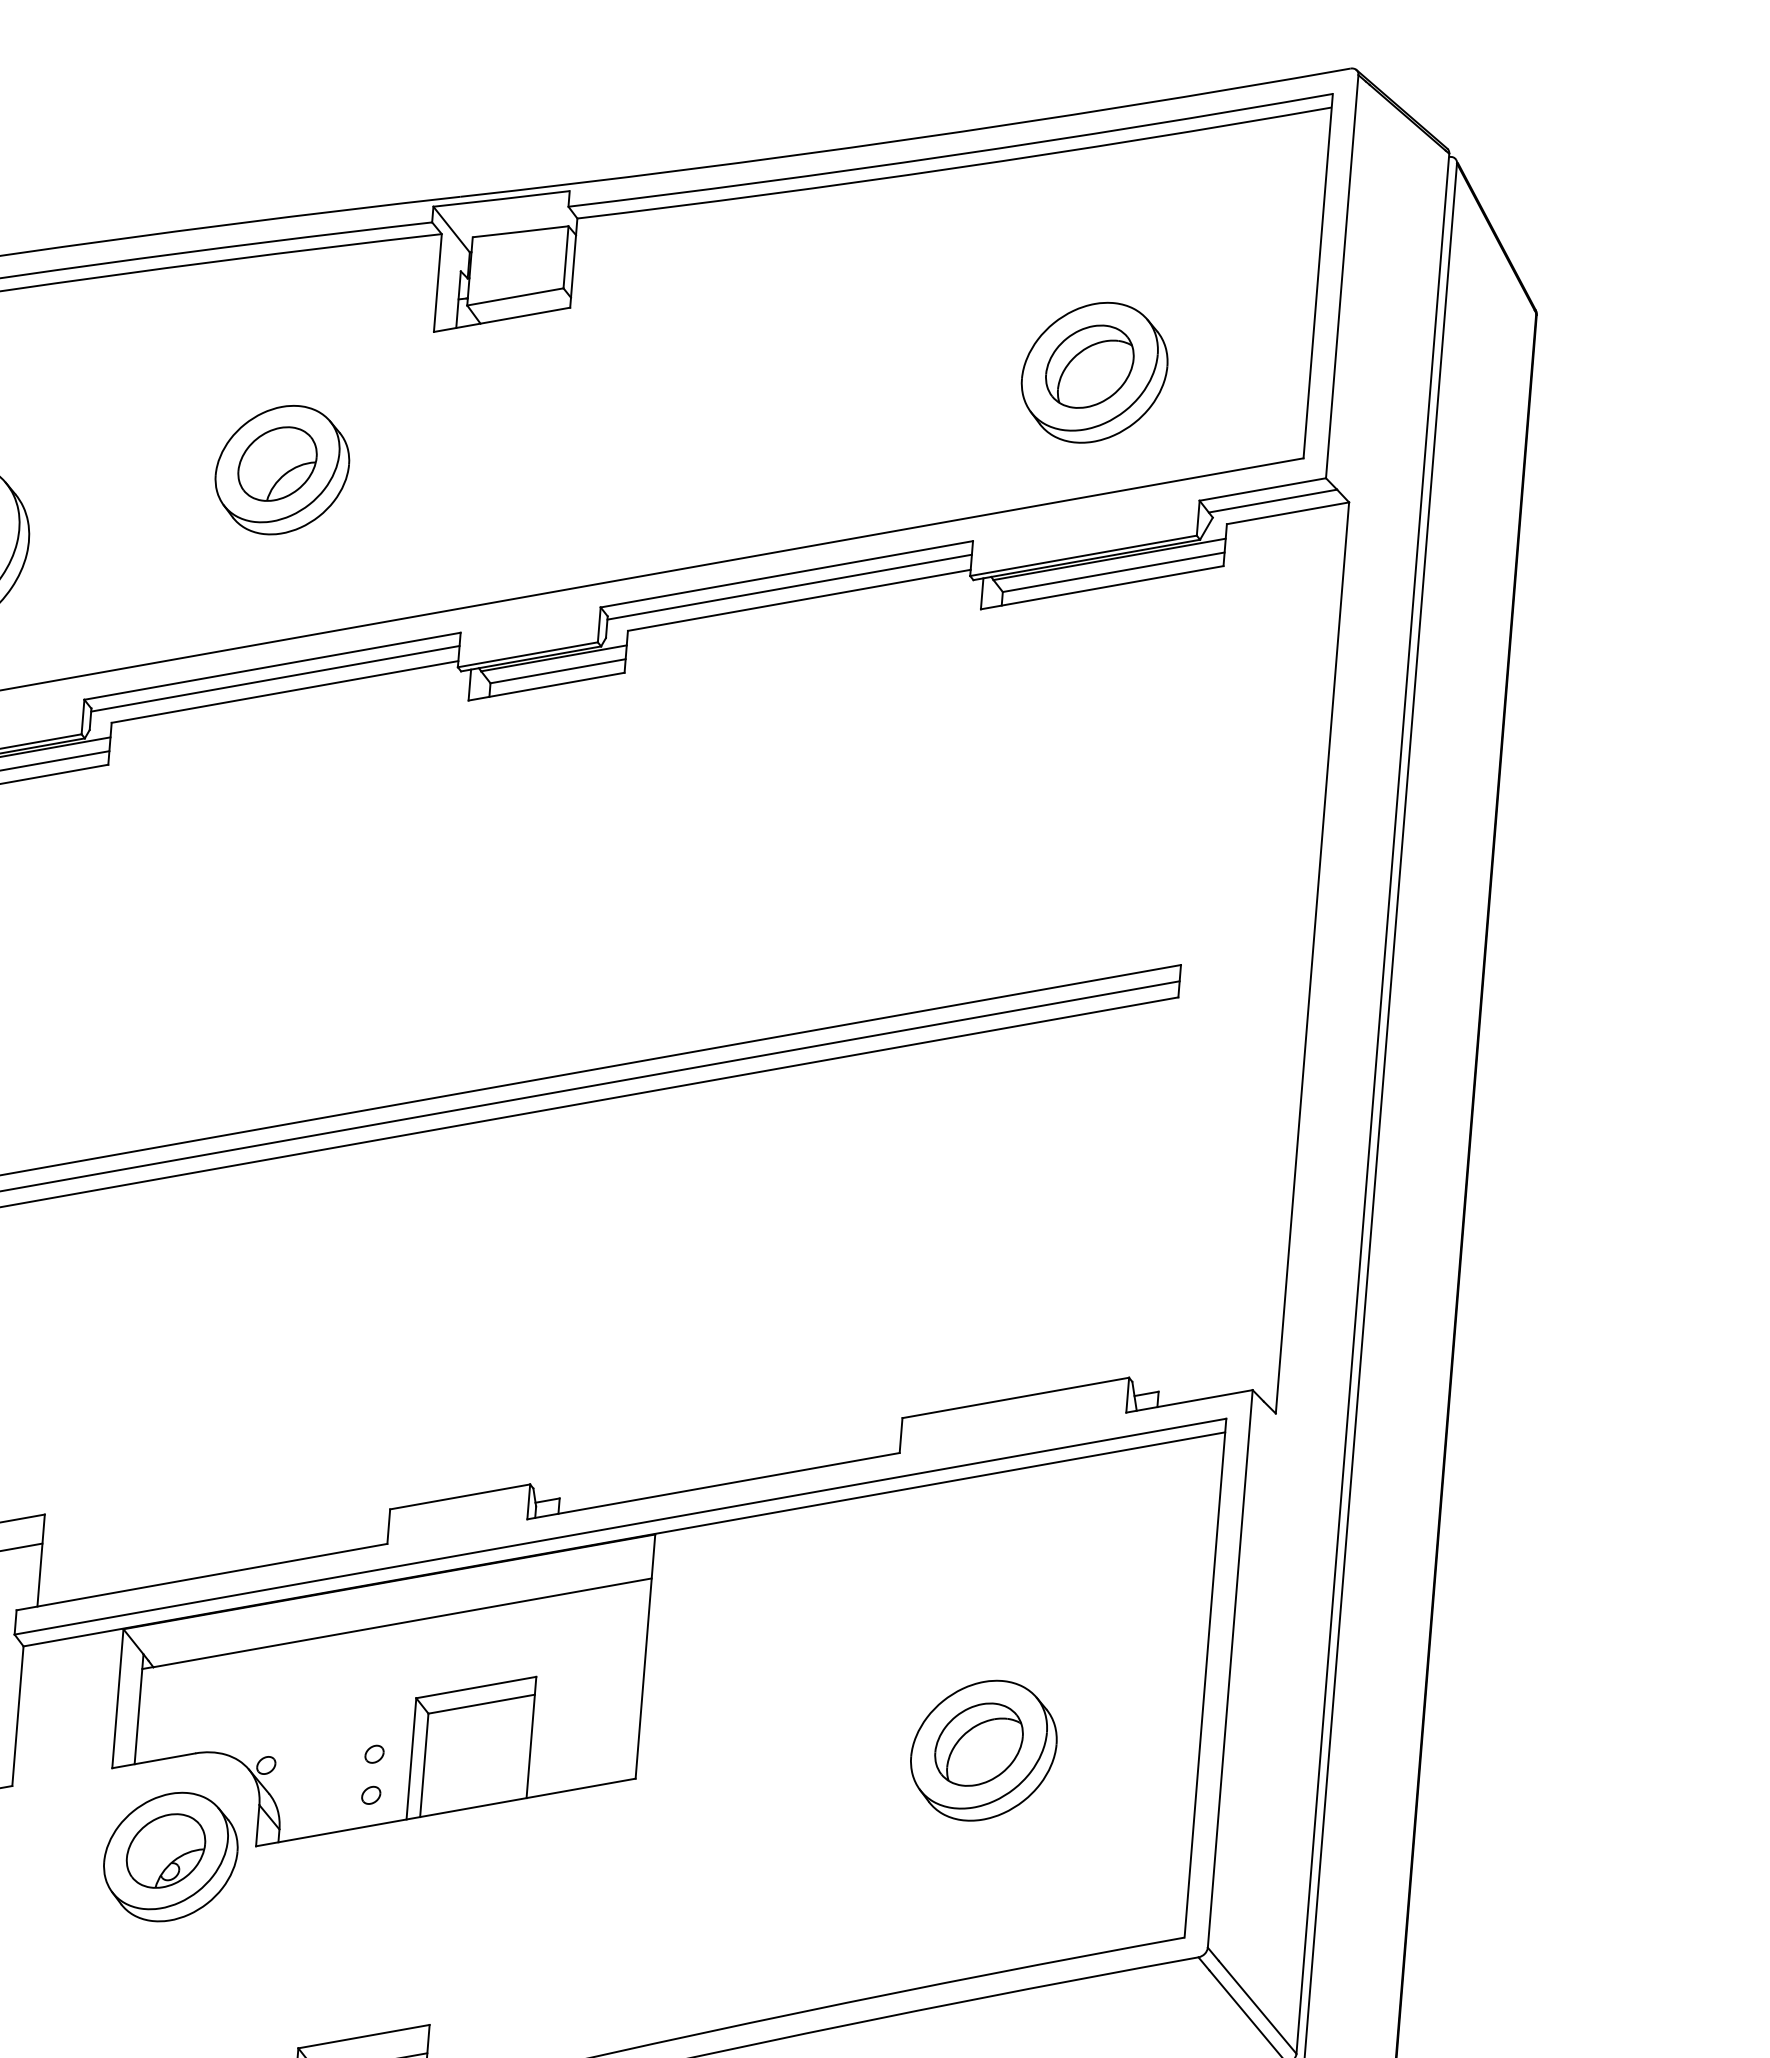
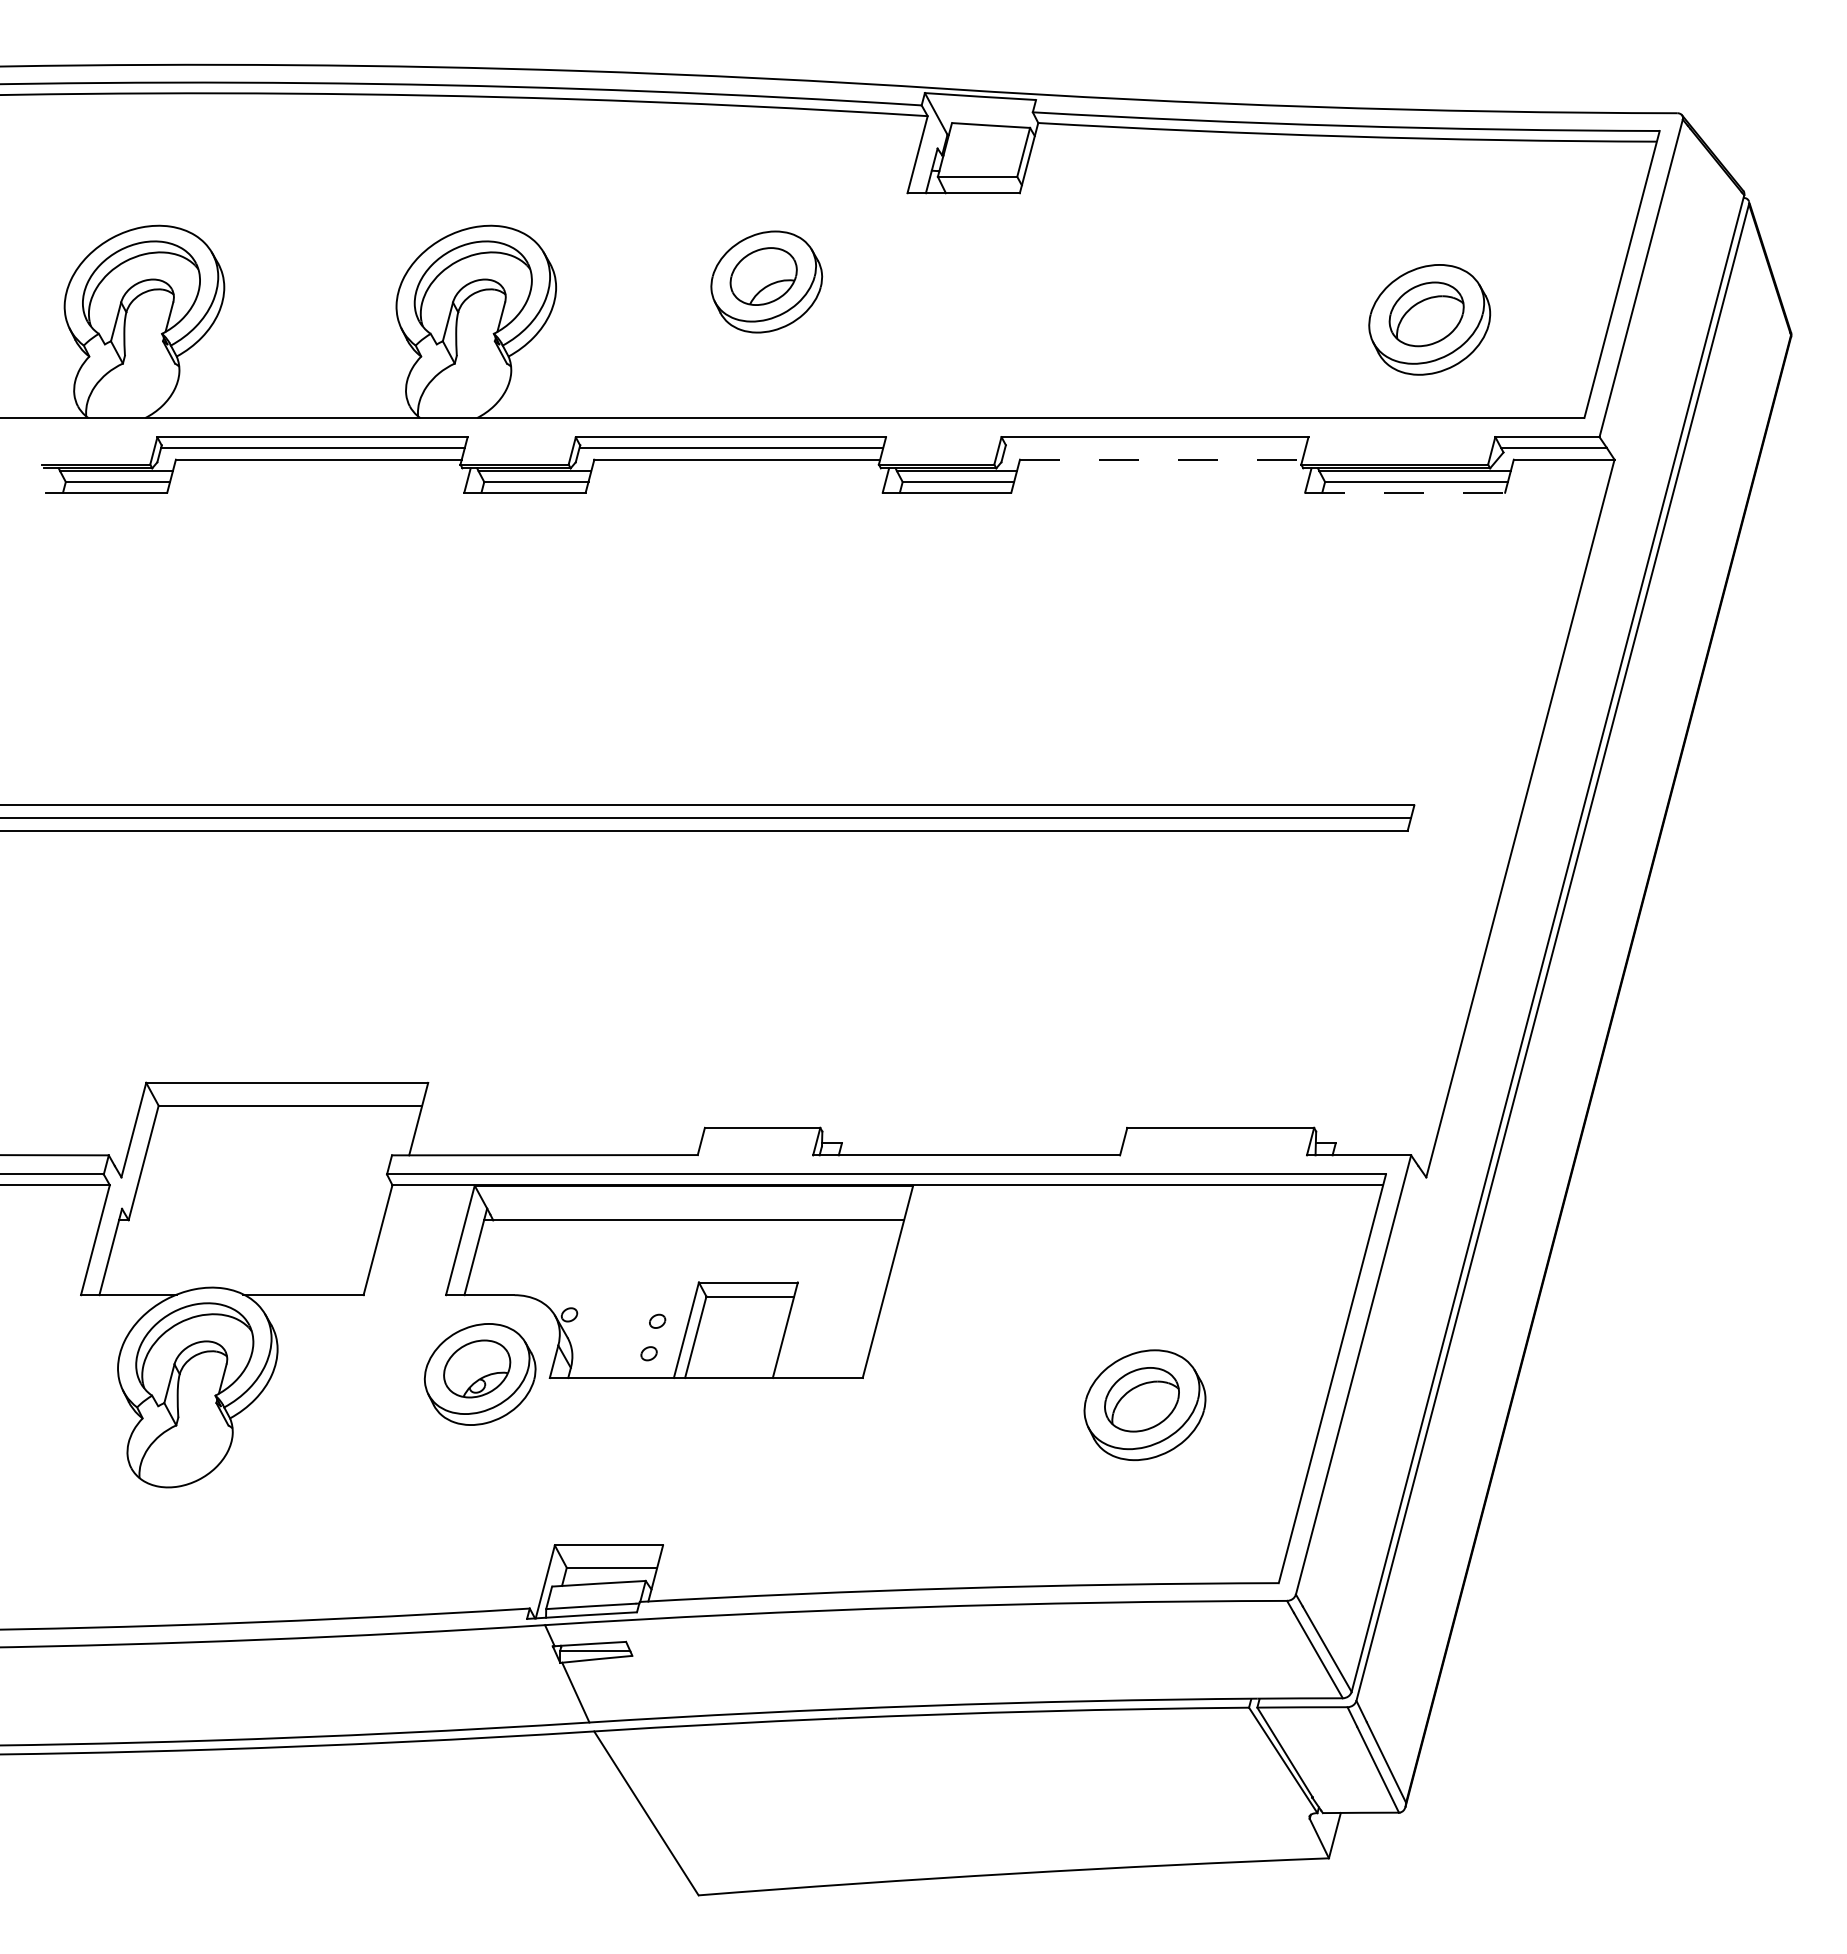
line: (789, 586) -> (1155, 447), removed
line: (1102, 587) -> (1405, 492), solid -> dashed
line: (799, 600) -> (1161, 459), solid -> dashed

